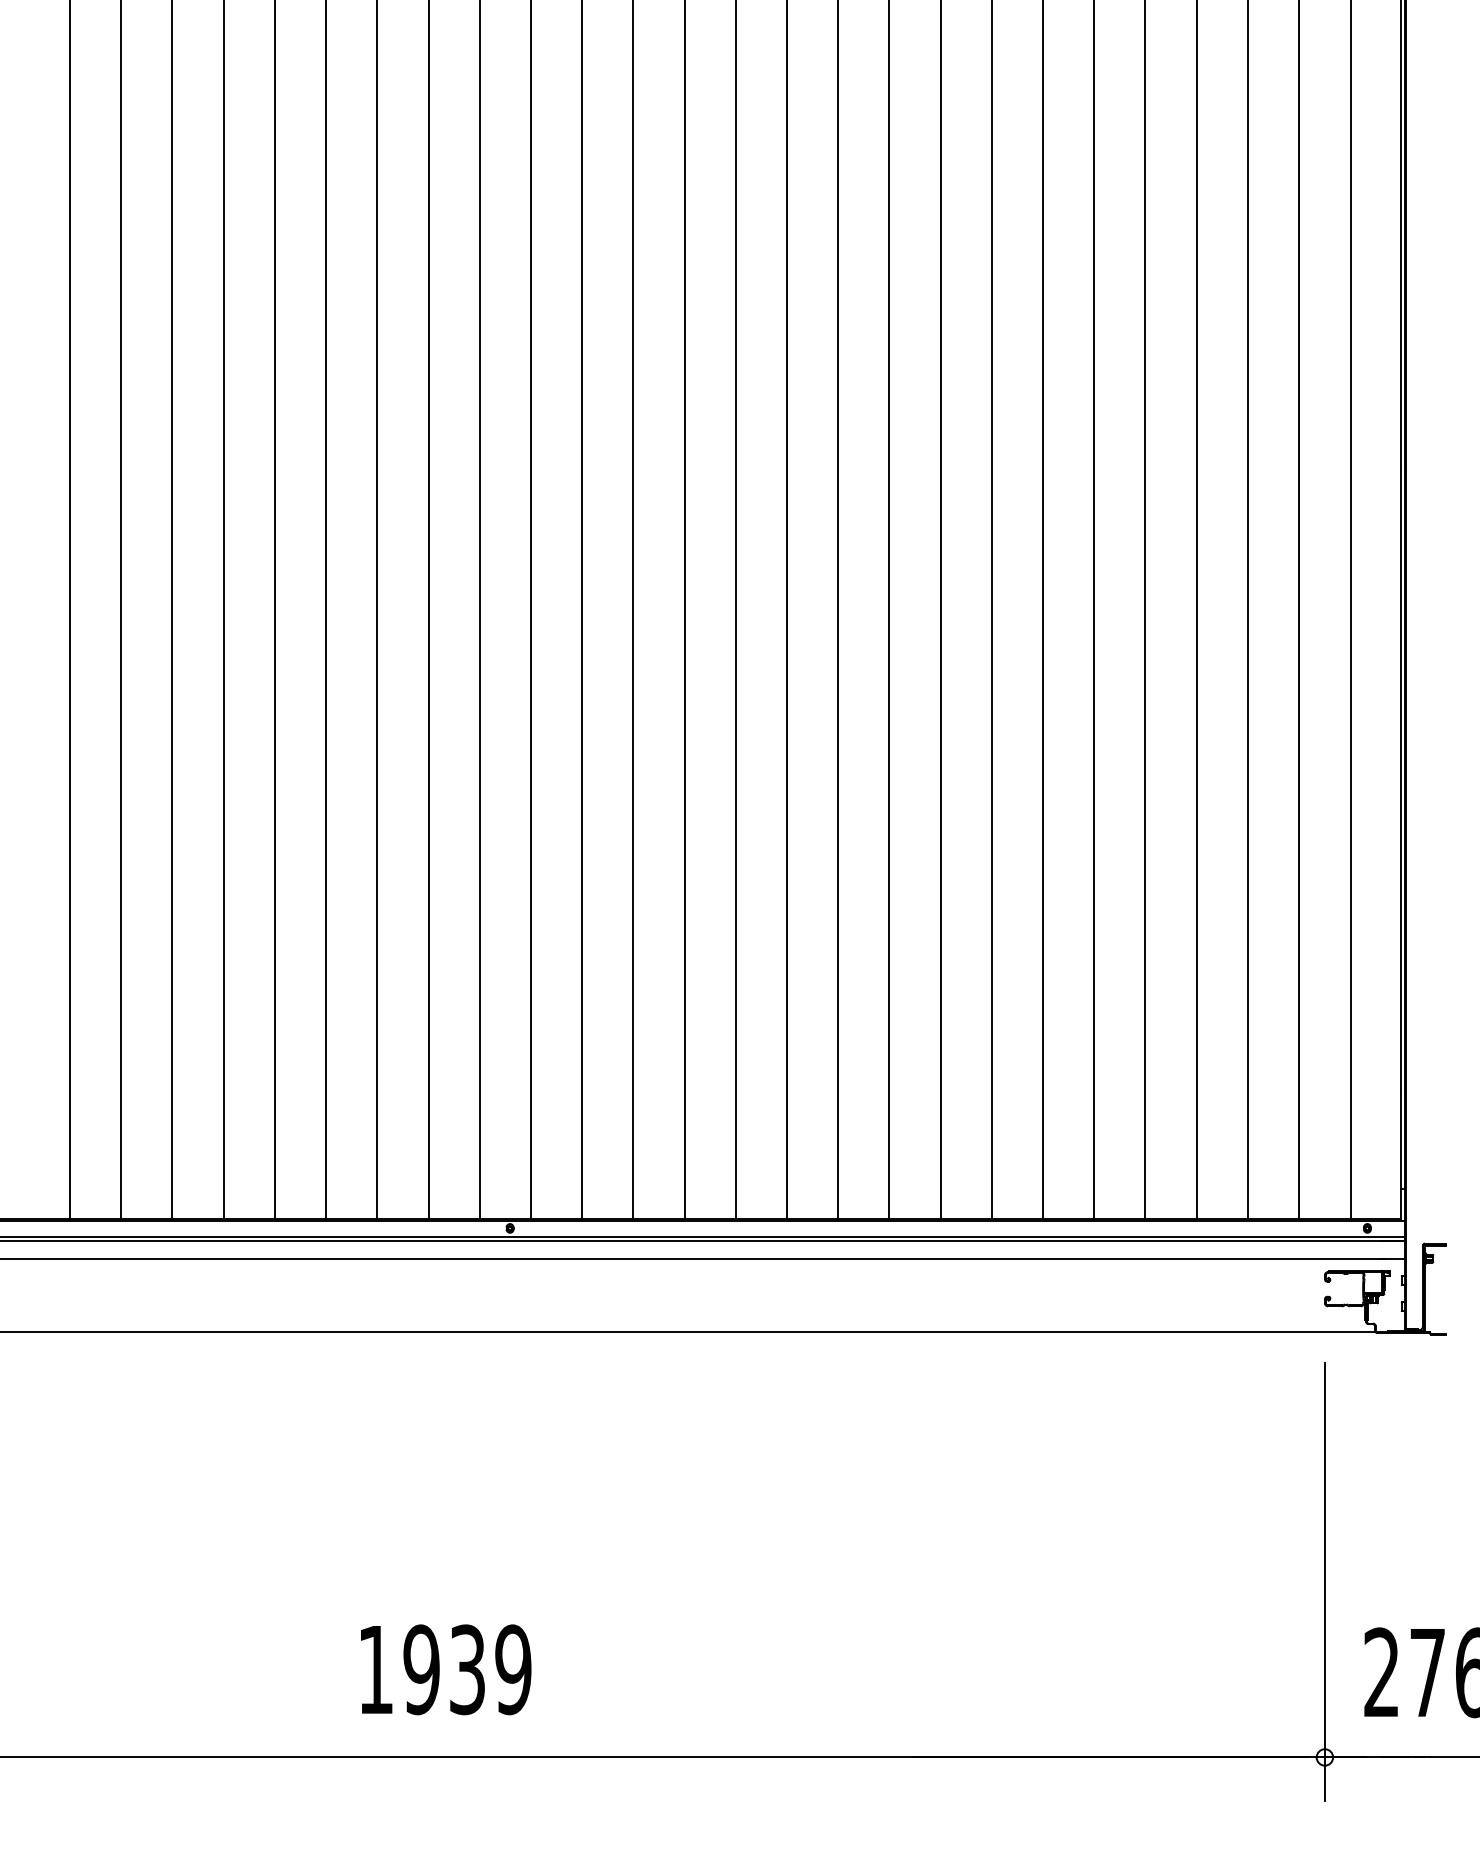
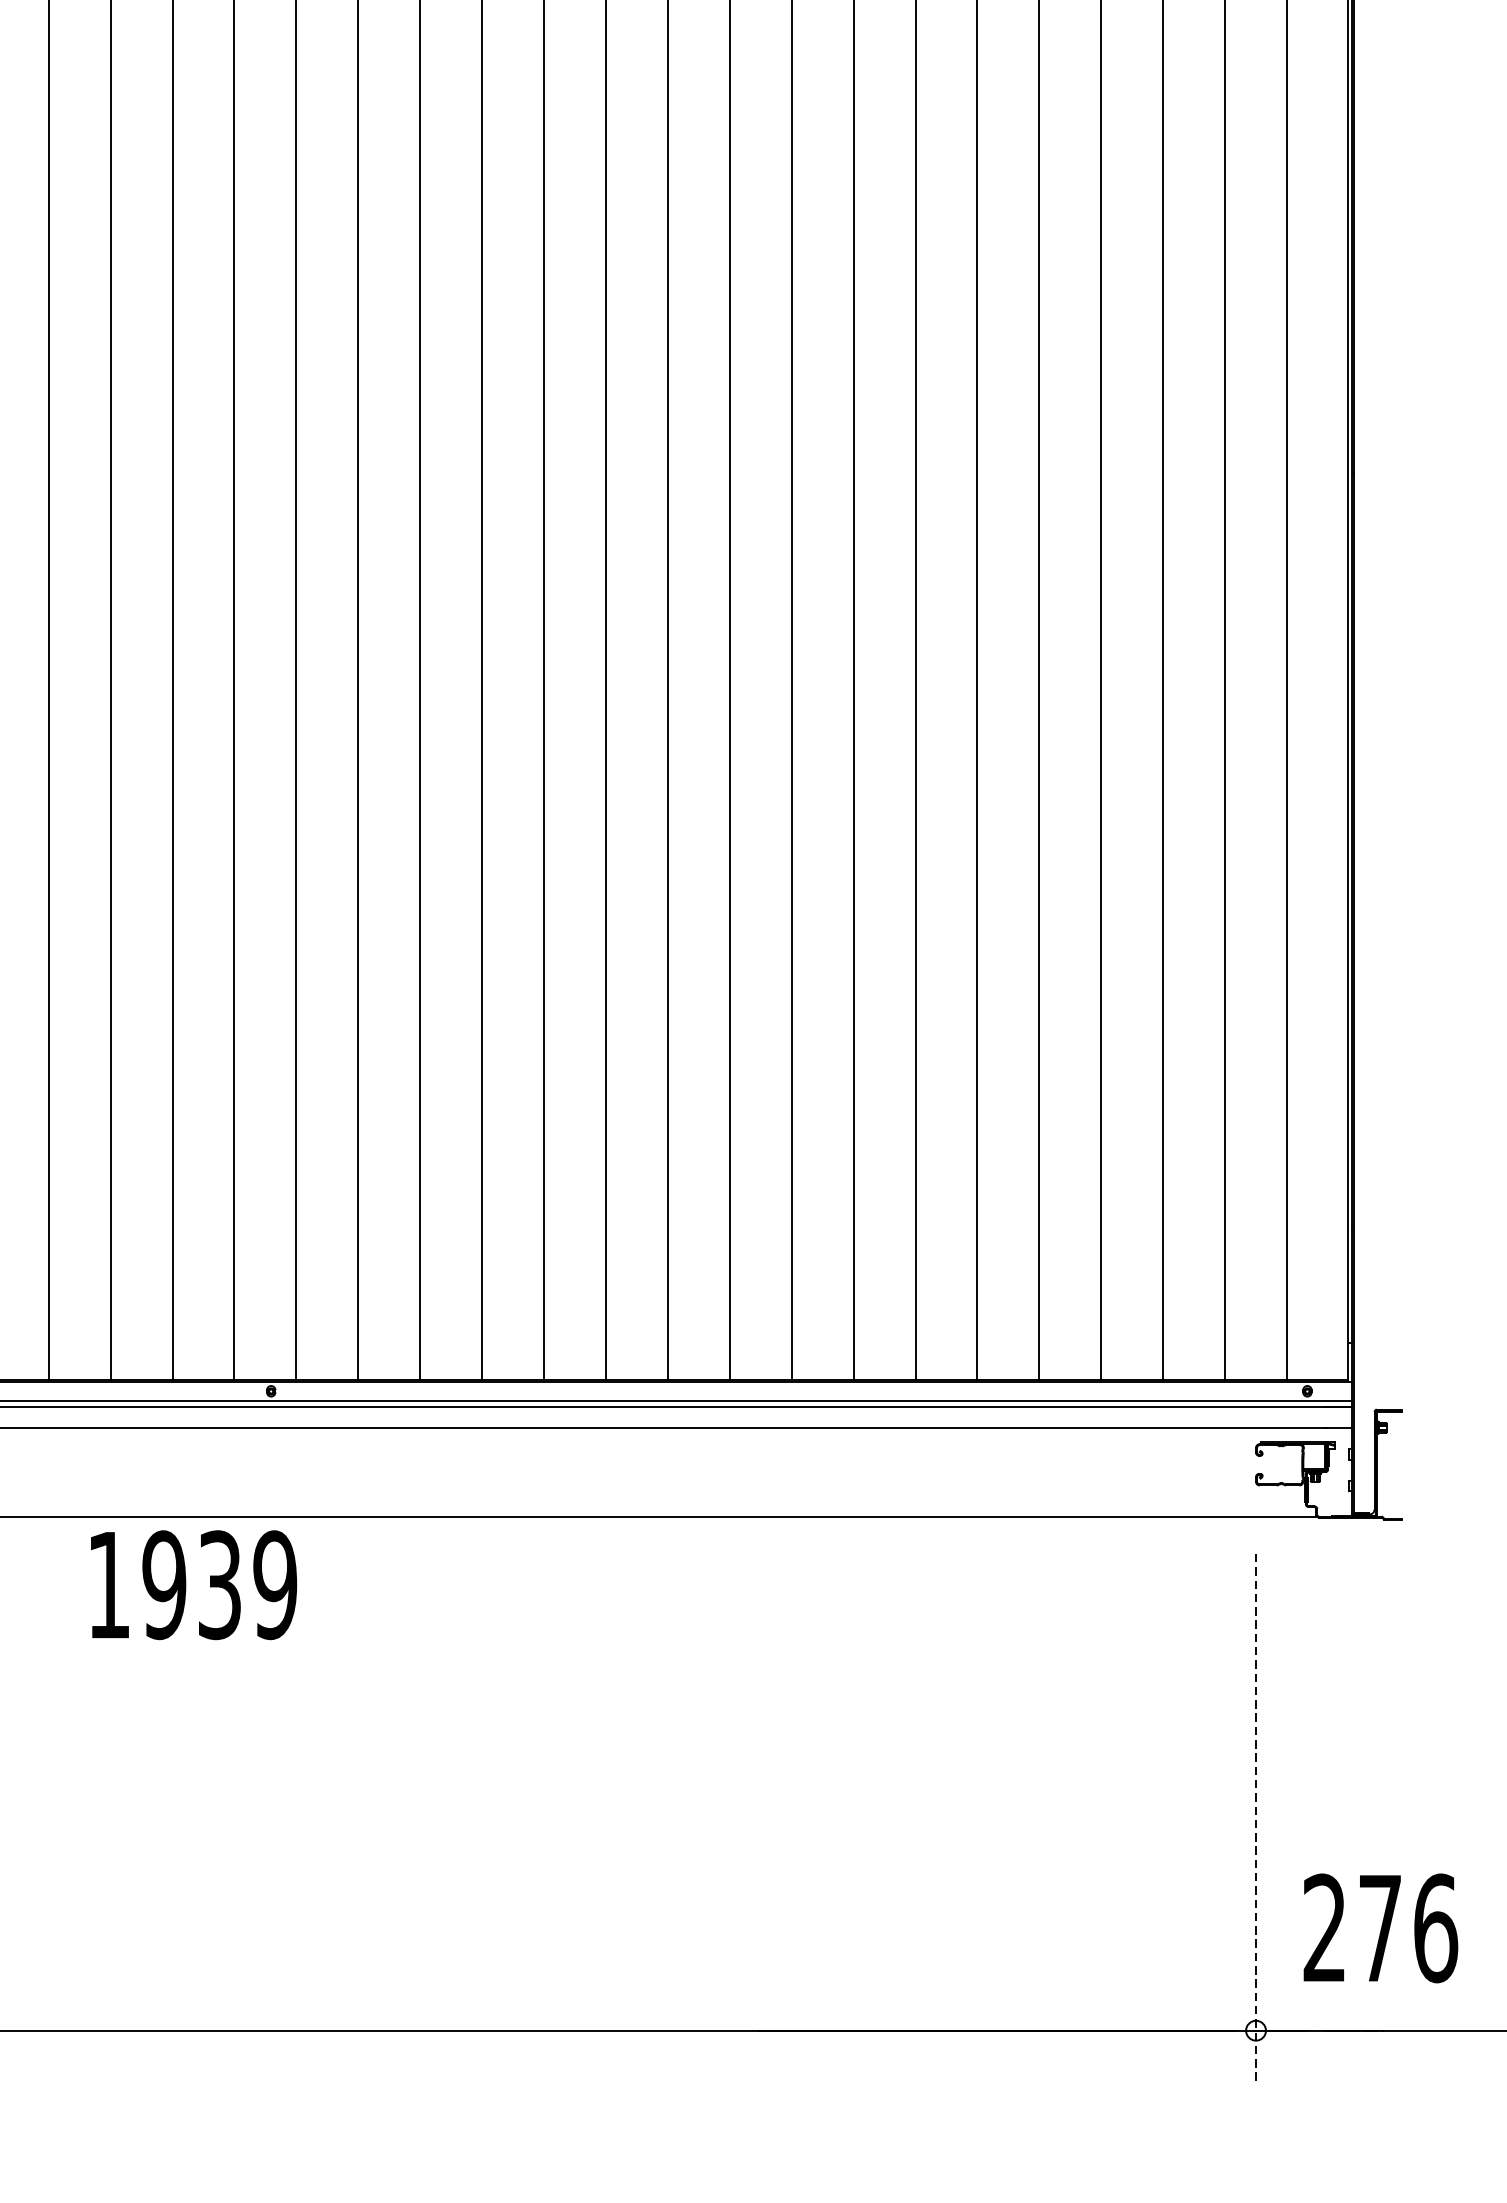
line: (1324, 1582) -> (1255, 1819), solid -> dashed
text: (446, 1669) -> (194, 1584), moved

